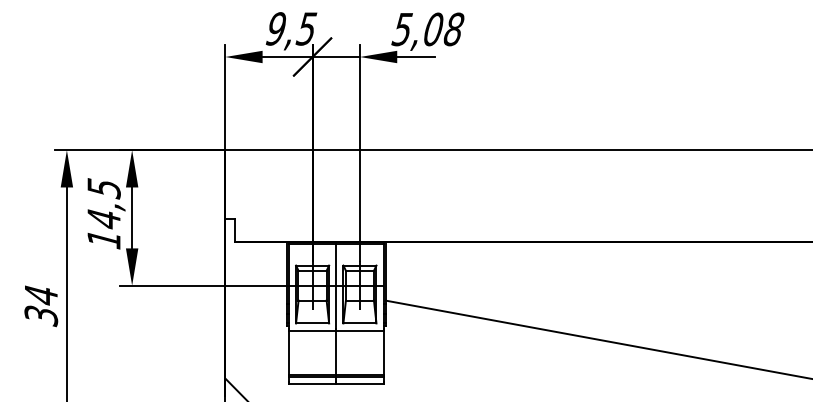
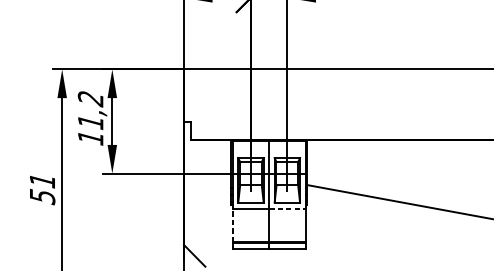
text: (103, 203) -> (90, 110), 14,5 -> 11,2
text: (40, 305) -> (41, 188), 34 -> 51
line: (359, 331) -> (287, 208), solid -> dashed
line: (288, 353) -> (232, 225), solid -> dashed

